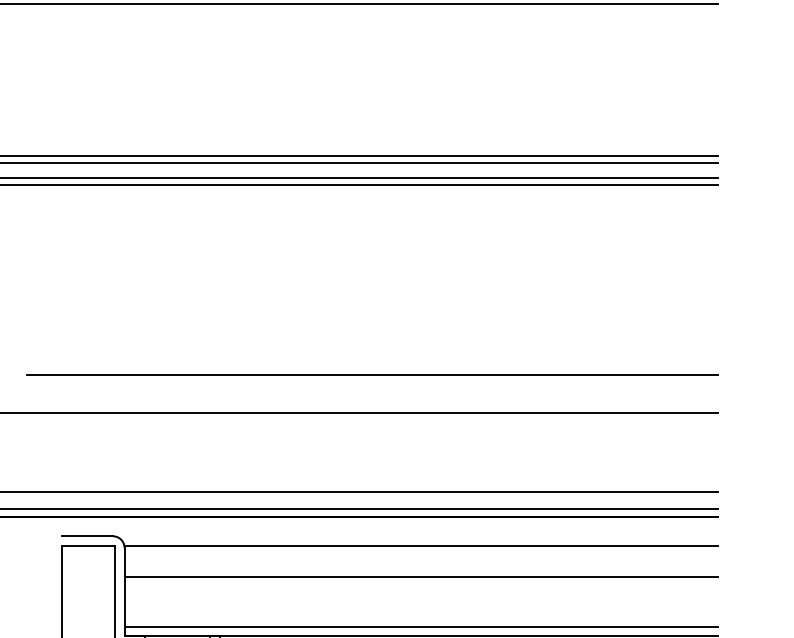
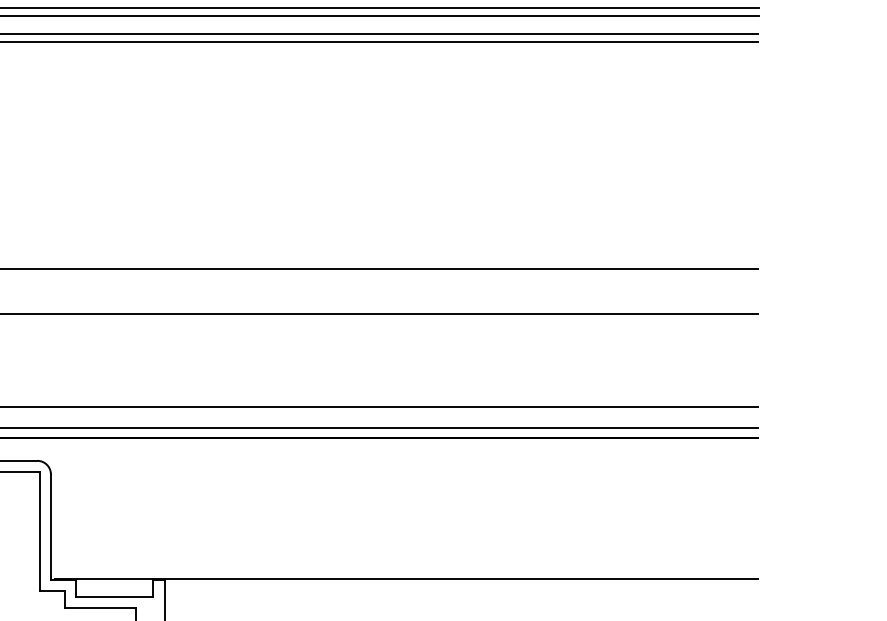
line: (421, 545) -> (404, 471), removed
line: (421, 576) -> (404, 508), removed
line: (421, 627) -> (404, 569), removed

